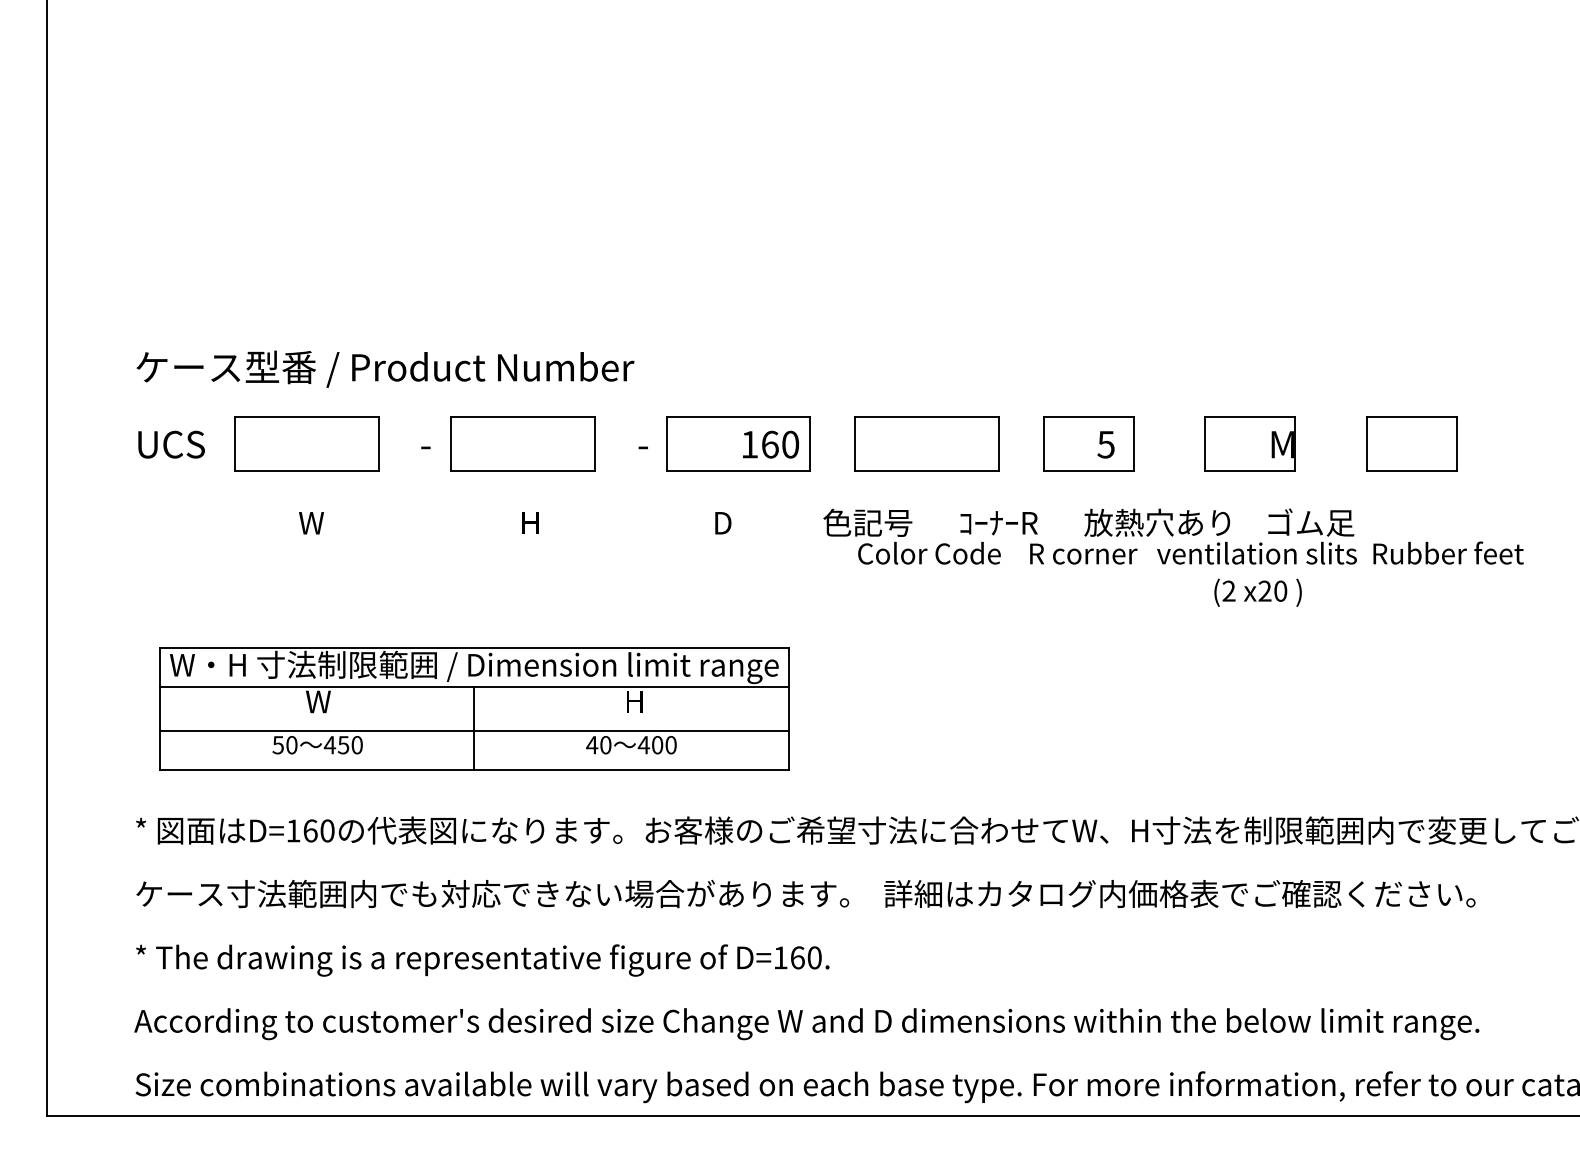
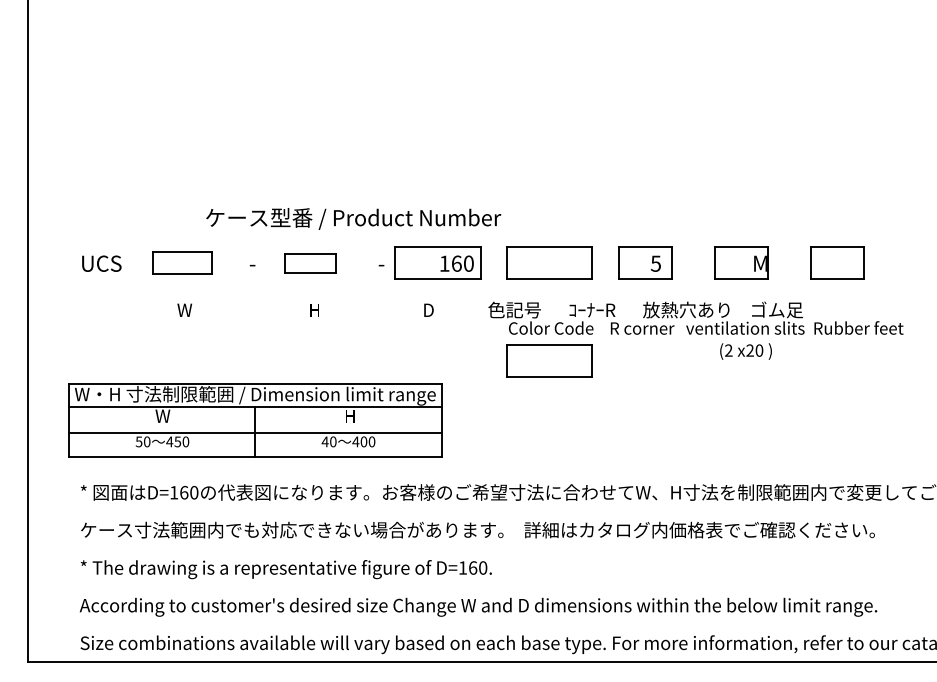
text: (385, 368) -> (353, 218), moved
part: (307, 442) -> (182, 262), size x0.7
part: (523, 442) -> (310, 262), size x0.6
part: (926, 607) -> (549, 360), added
part: (474, 709) -> (255, 420), moved

